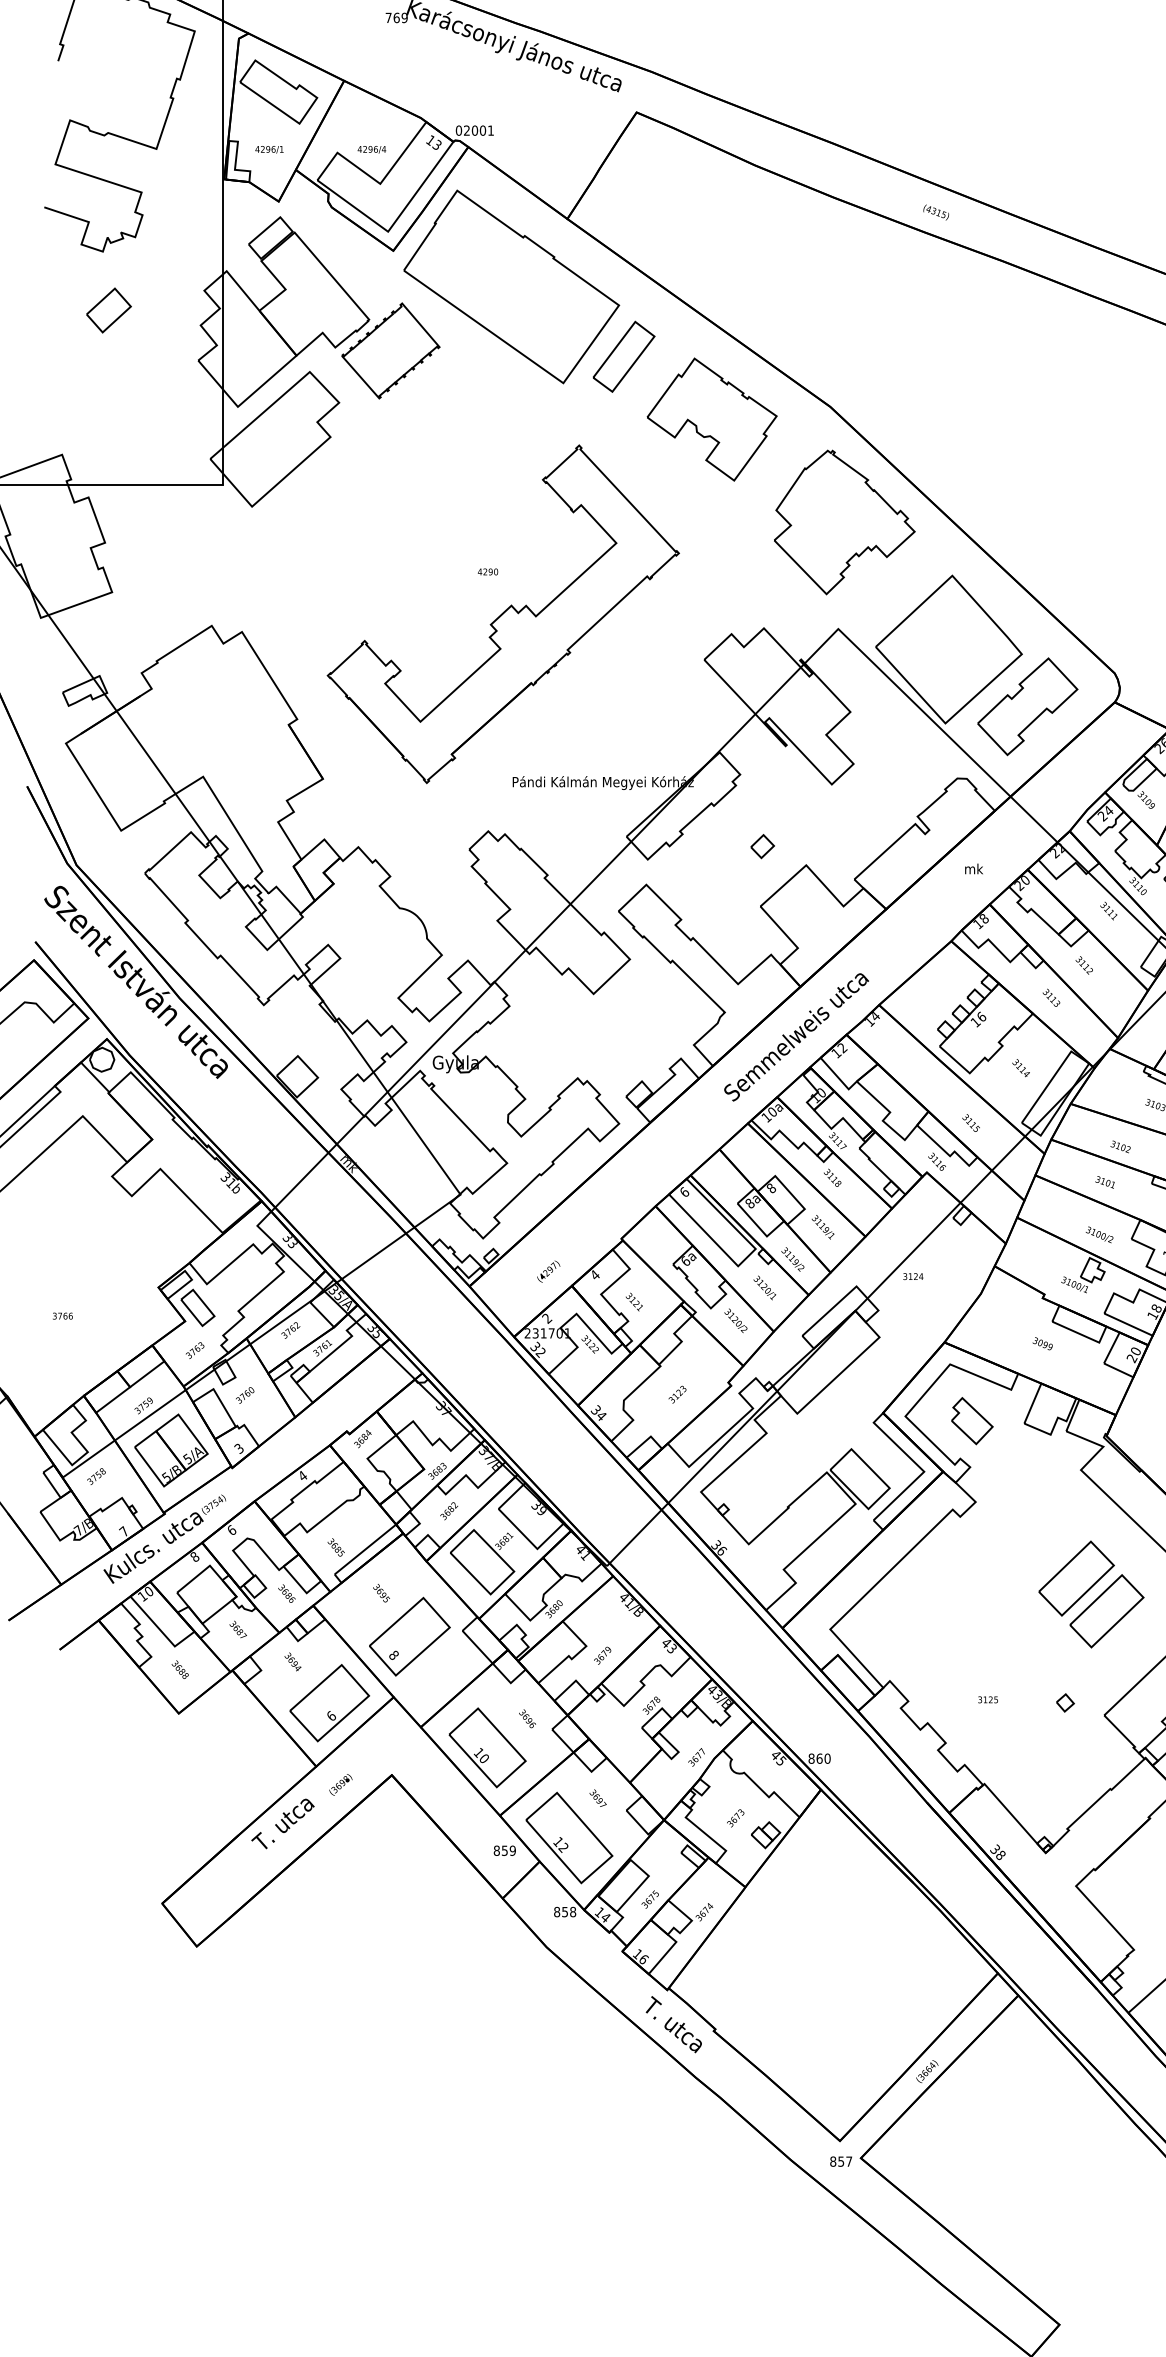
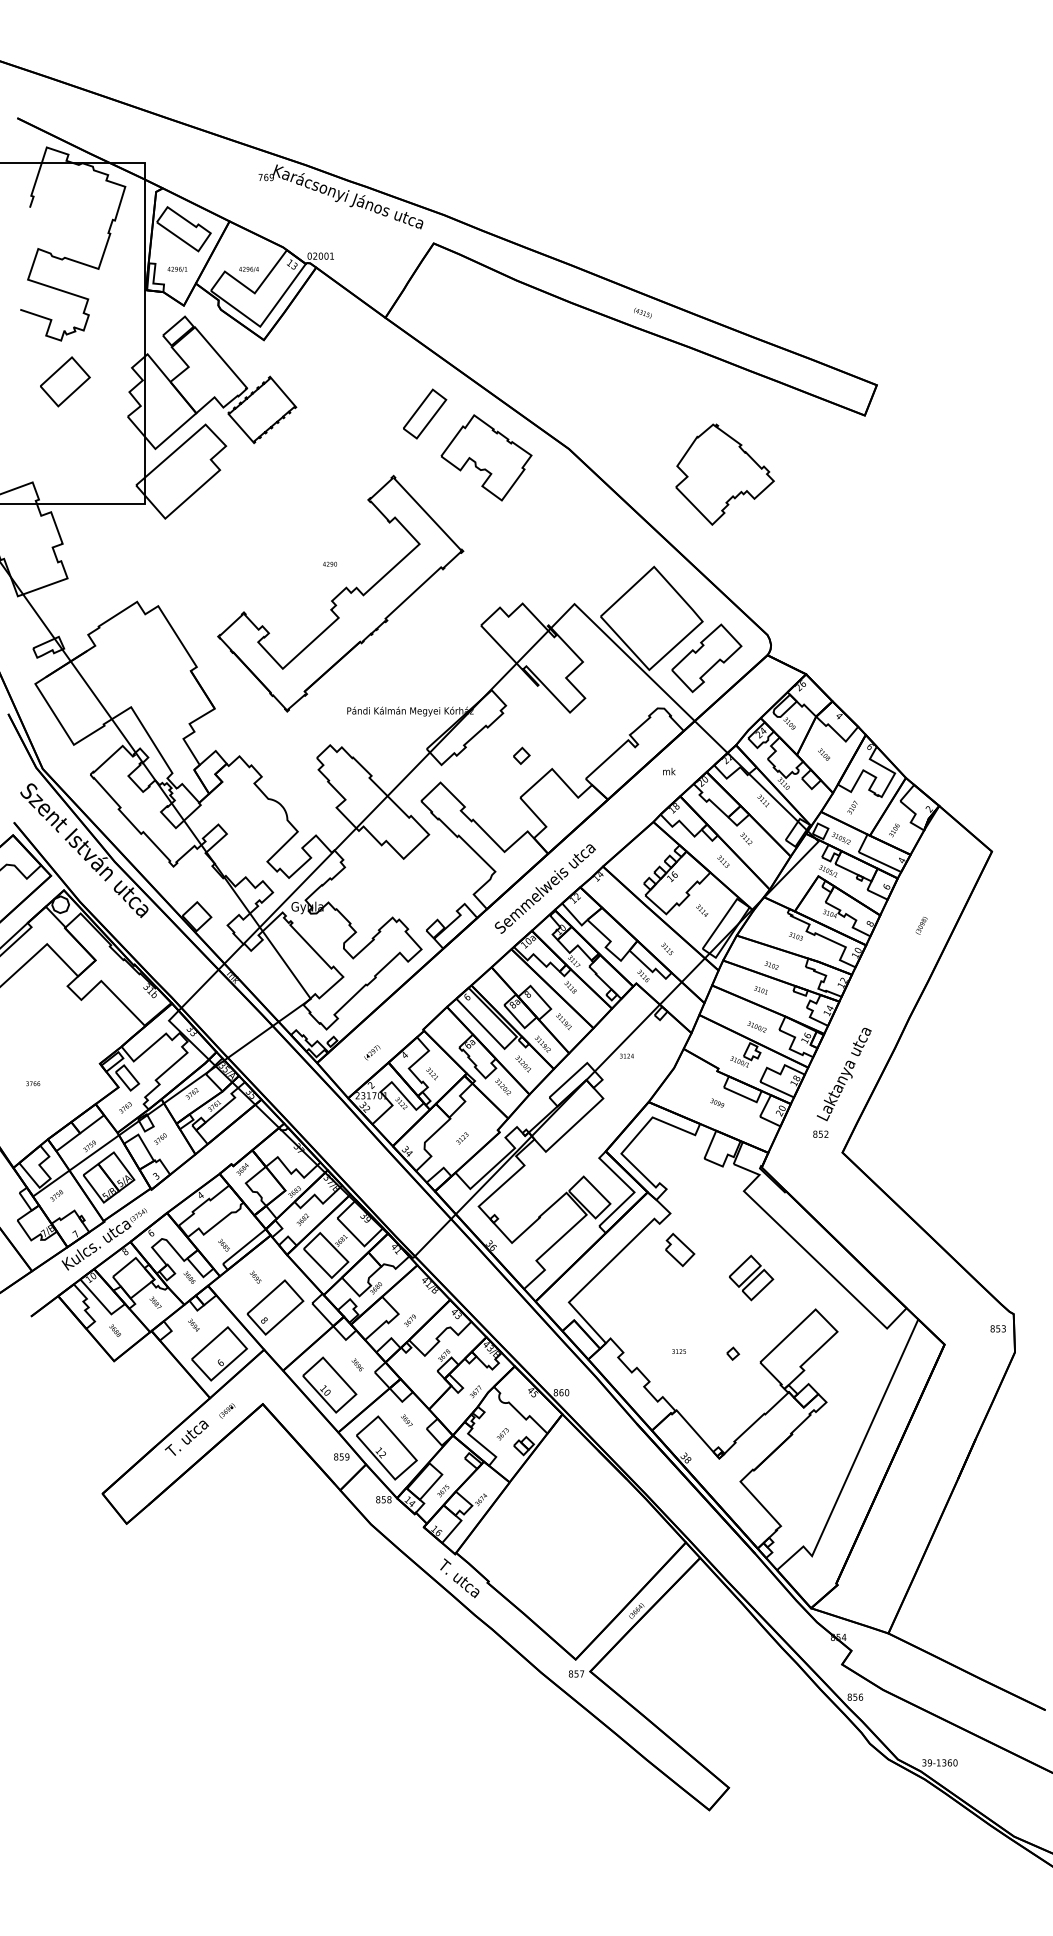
part: (511, 287) -> (346, 365), removed
part: (109, 310) -> (65, 381), size x1.6
part: (843, 522) -> (724, 474), moved
part: (972, 1420) -> (680, 1249), moved
part: (1091, 1593) -> (751, 1277), size x0.6

